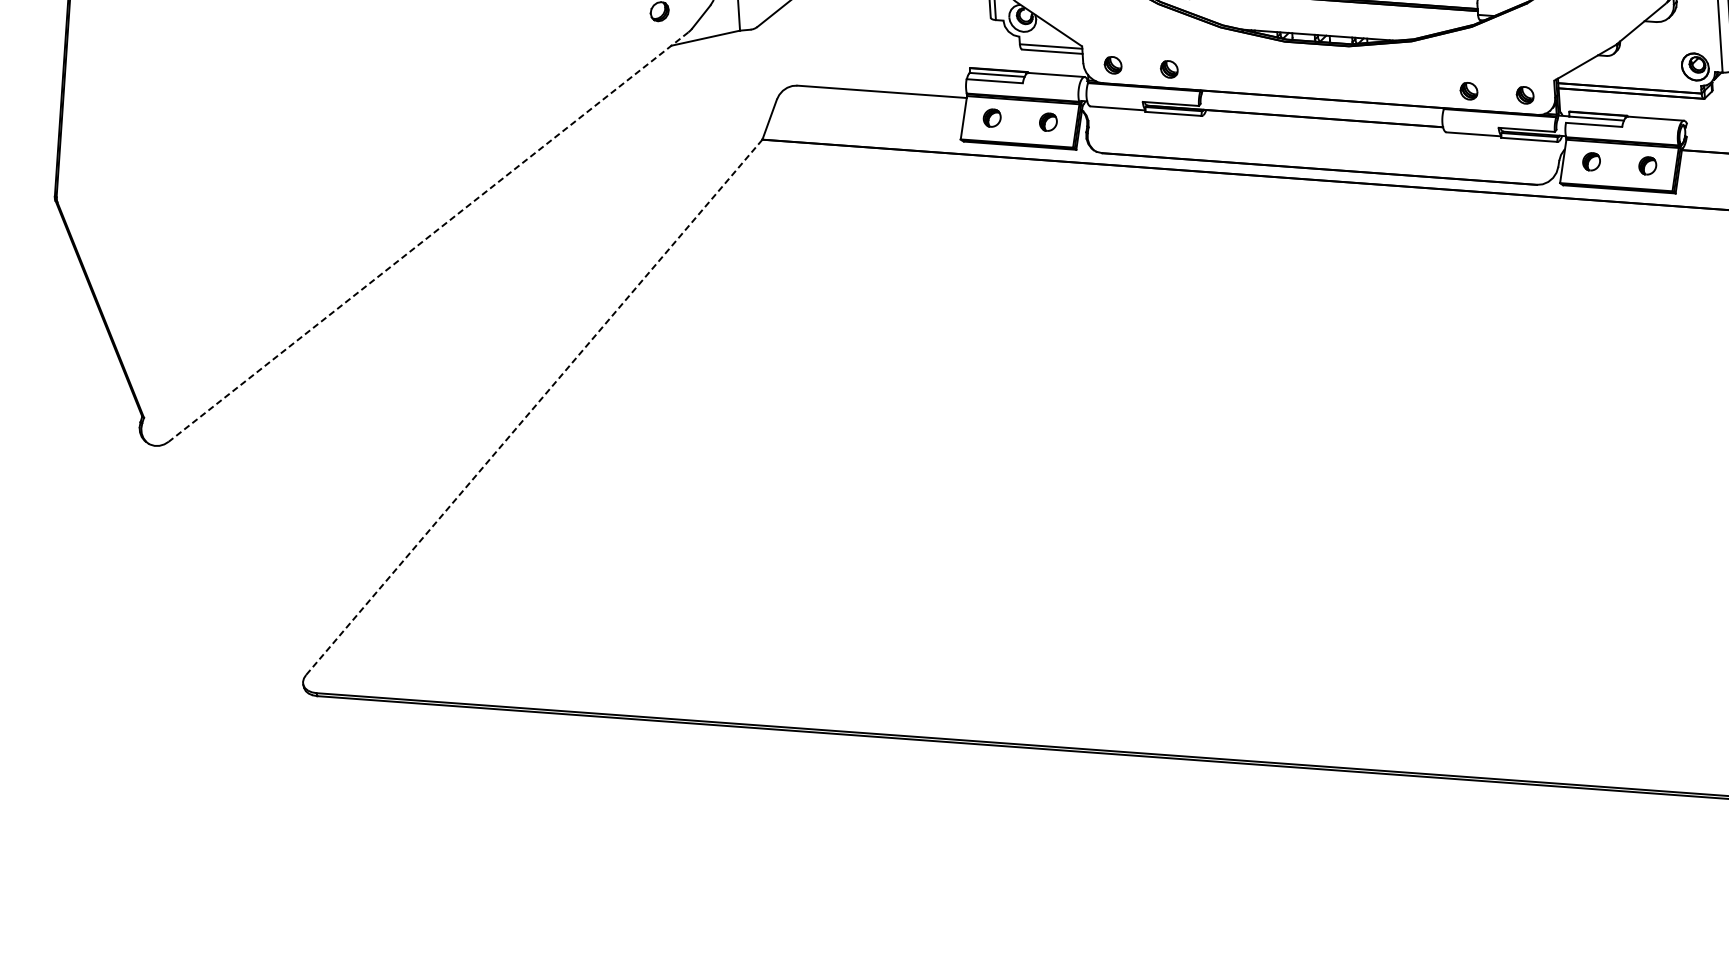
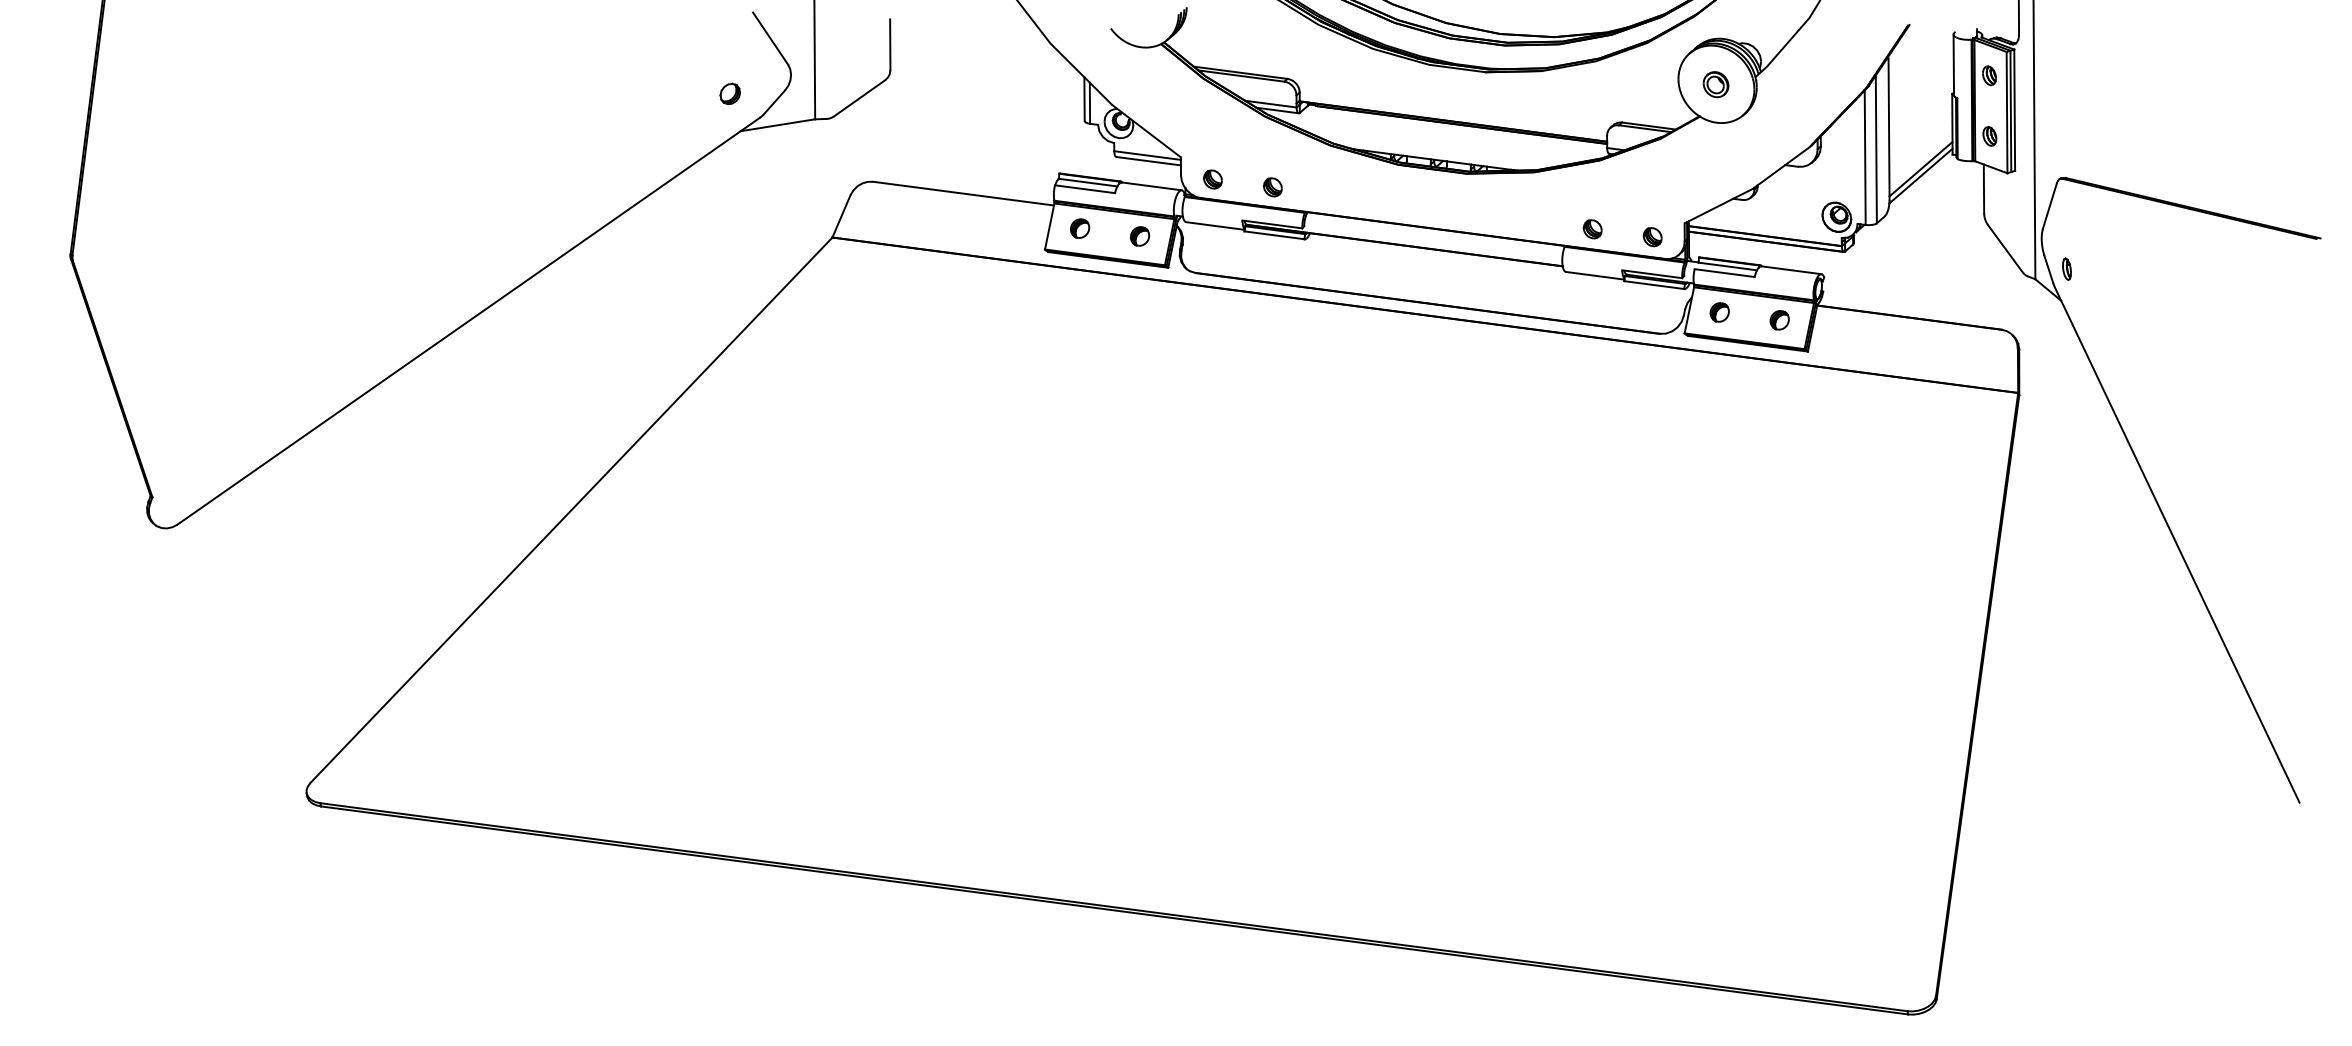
line: (428, 237) -> (468, 321), dashed -> solid
line: (534, 407) -> (571, 510), dashed -> solid

